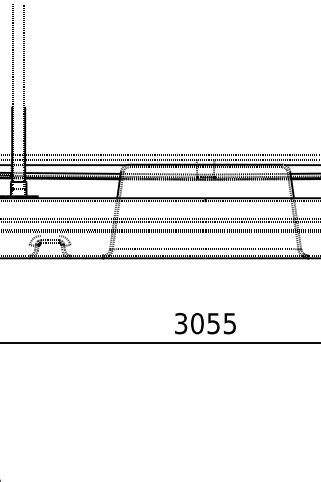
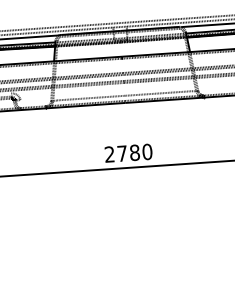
text: (205, 323) -> (128, 153), 3055 -> 2780

